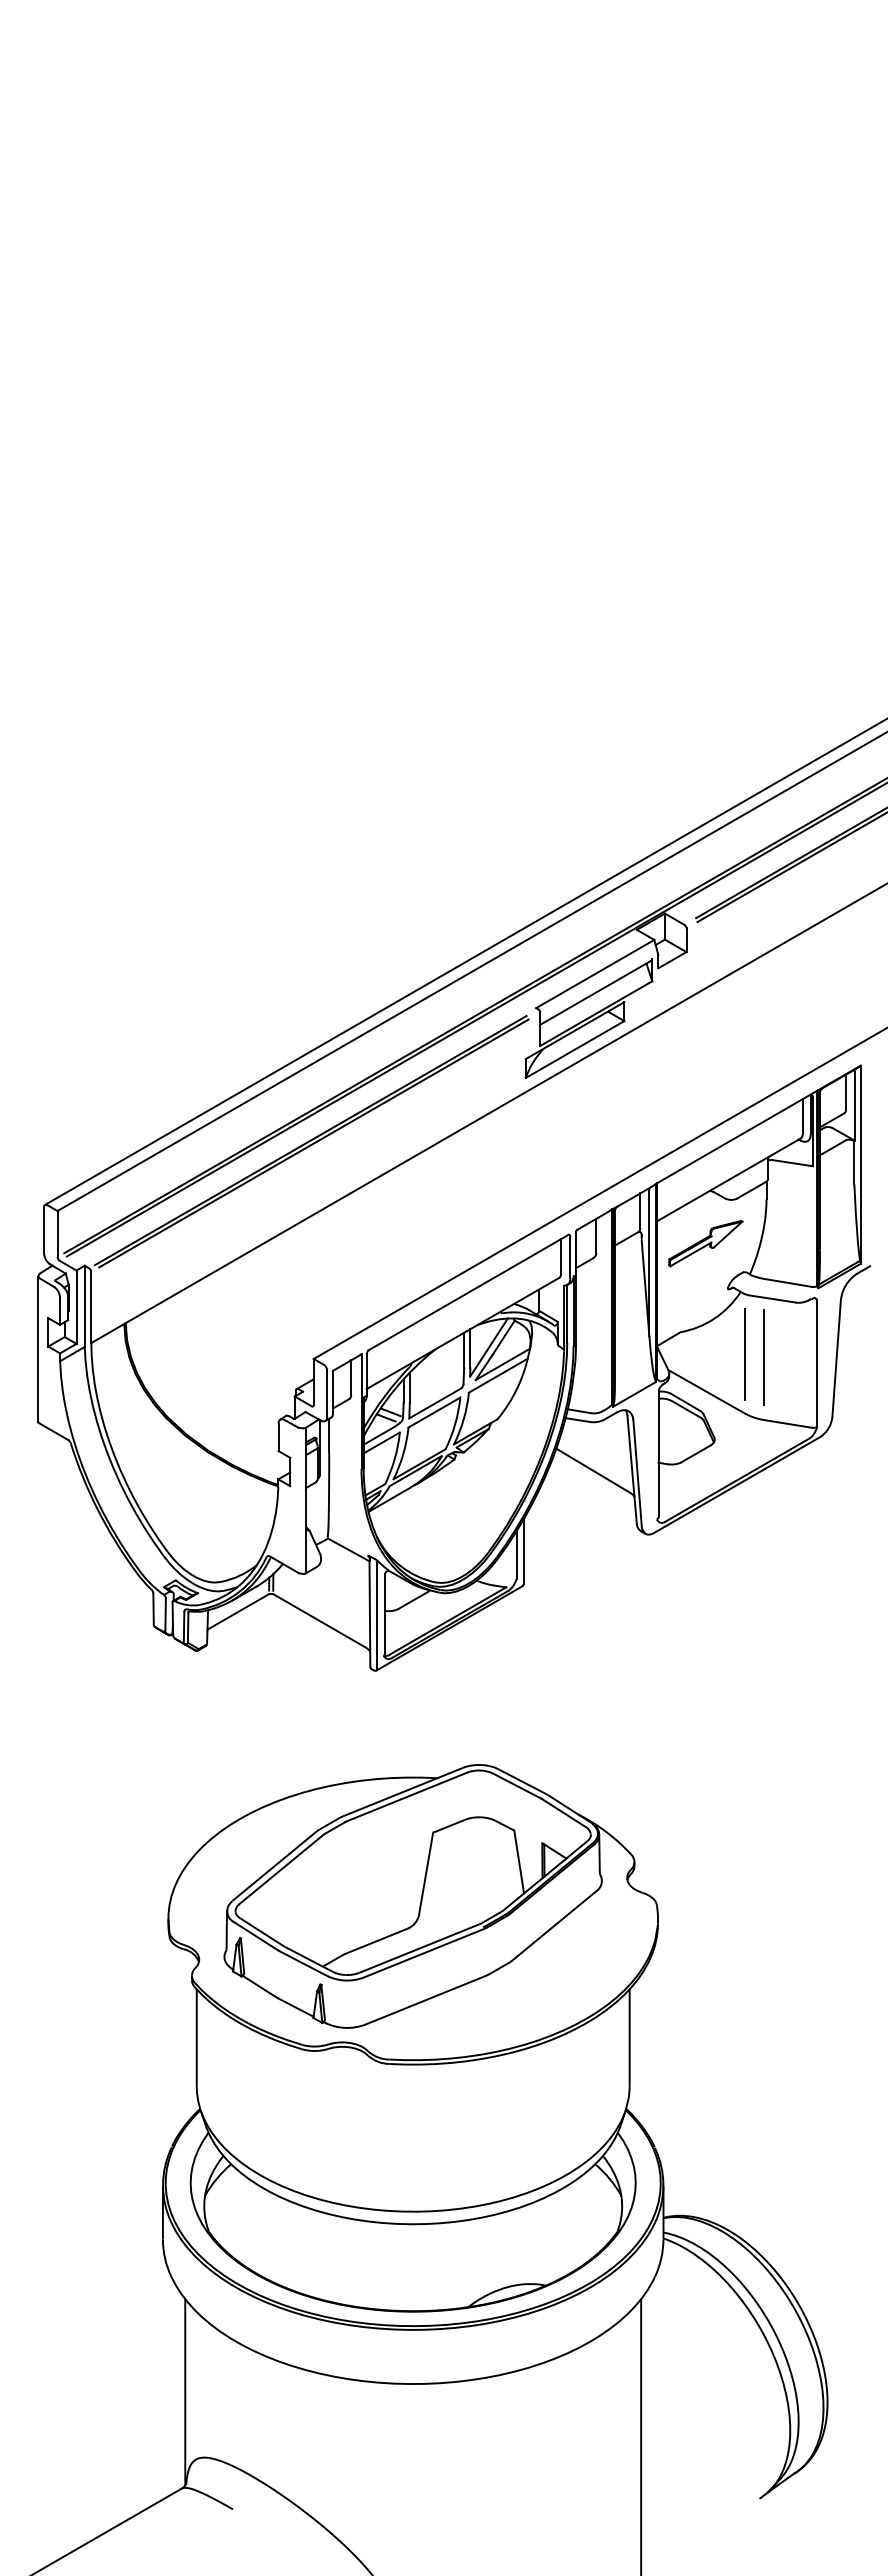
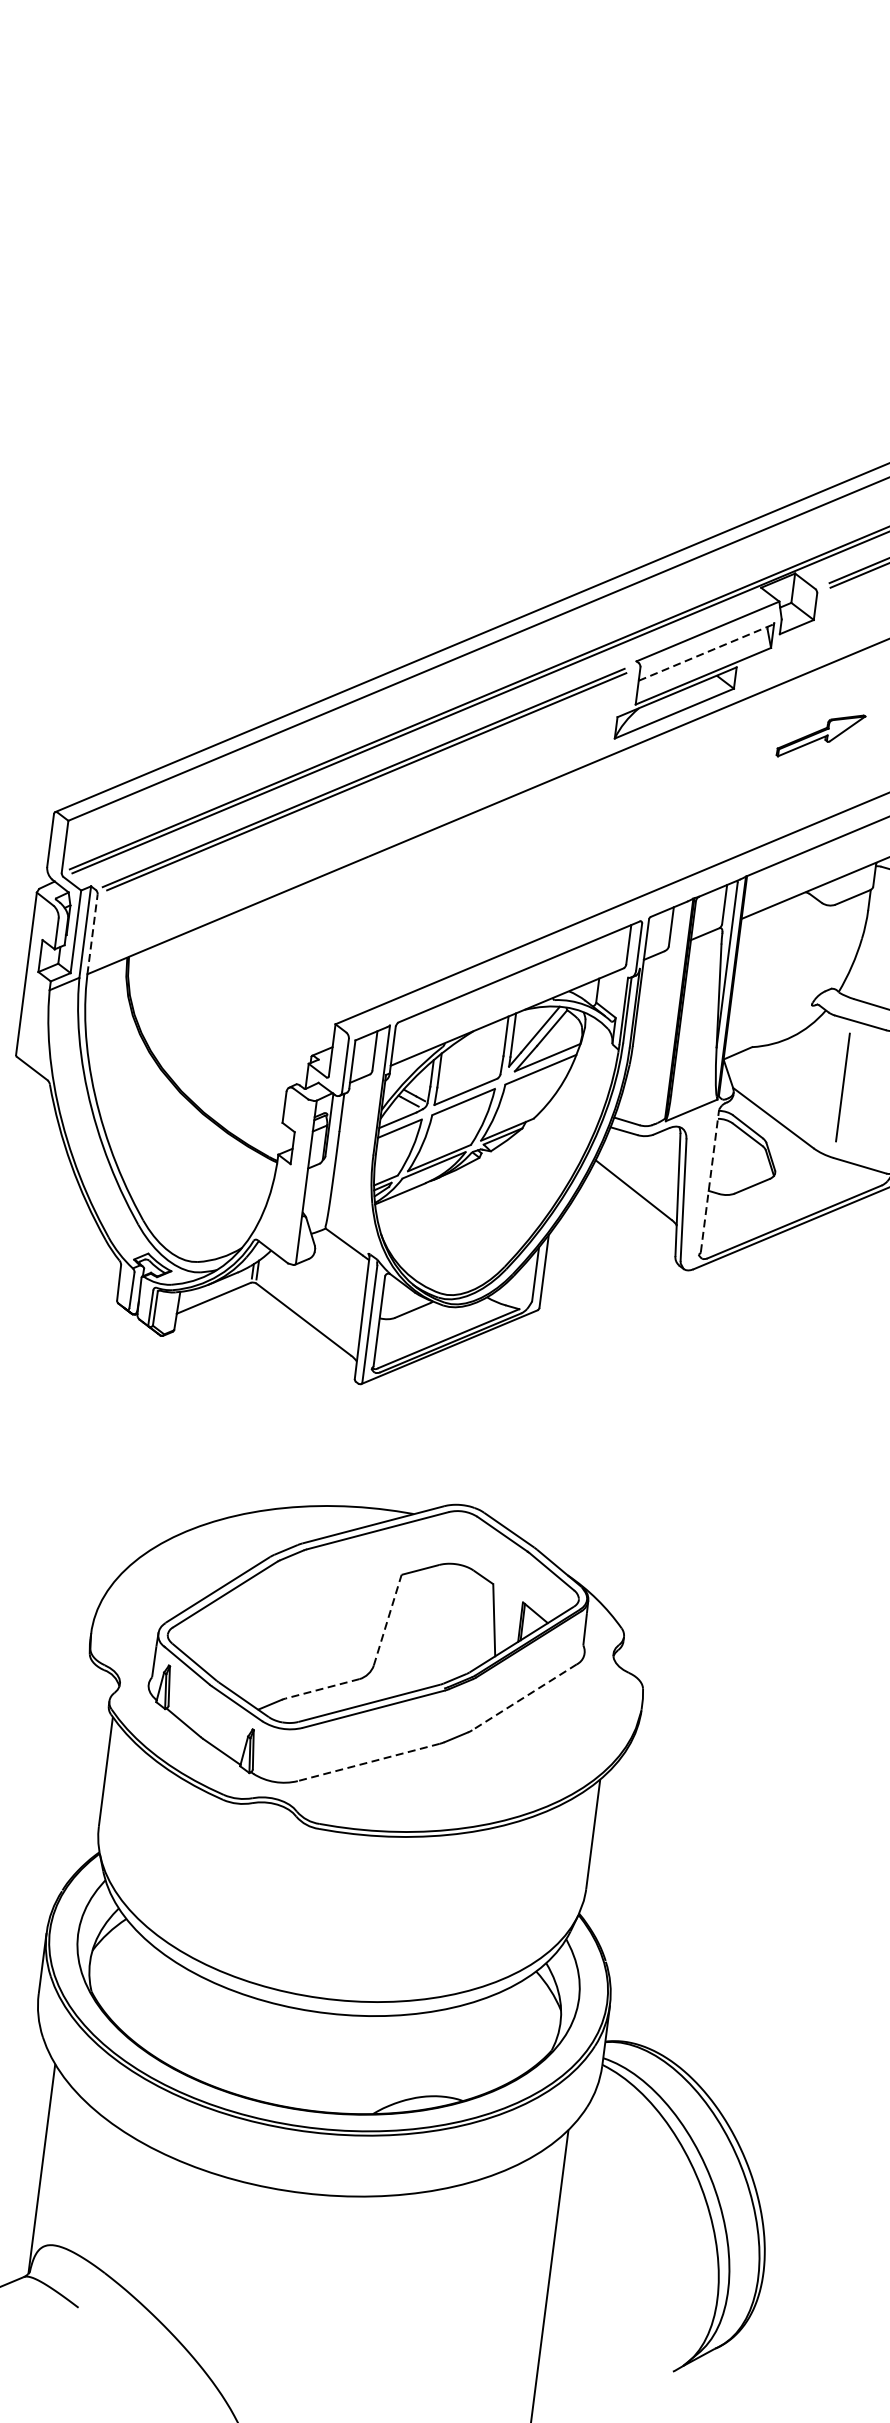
line: (596, 992) -> (706, 652), solid -> dashed
part: (705, 1243) -> (820, 735), moved
line: (91, 1307) -> (92, 934), solid -> dashed
line: (745, 1354) -> (822, 1081), removed
line: (658, 1453) -> (709, 1180), solid -> dashed
line: (426, 1873) -> (388, 1619), solid -> dashed
line: (553, 1926) -> (523, 1697), solid -> dashed
line: (376, 1941) -> (322, 1689), solid -> dashed
line: (425, 2000) -> (368, 1762), solid -> dashed

